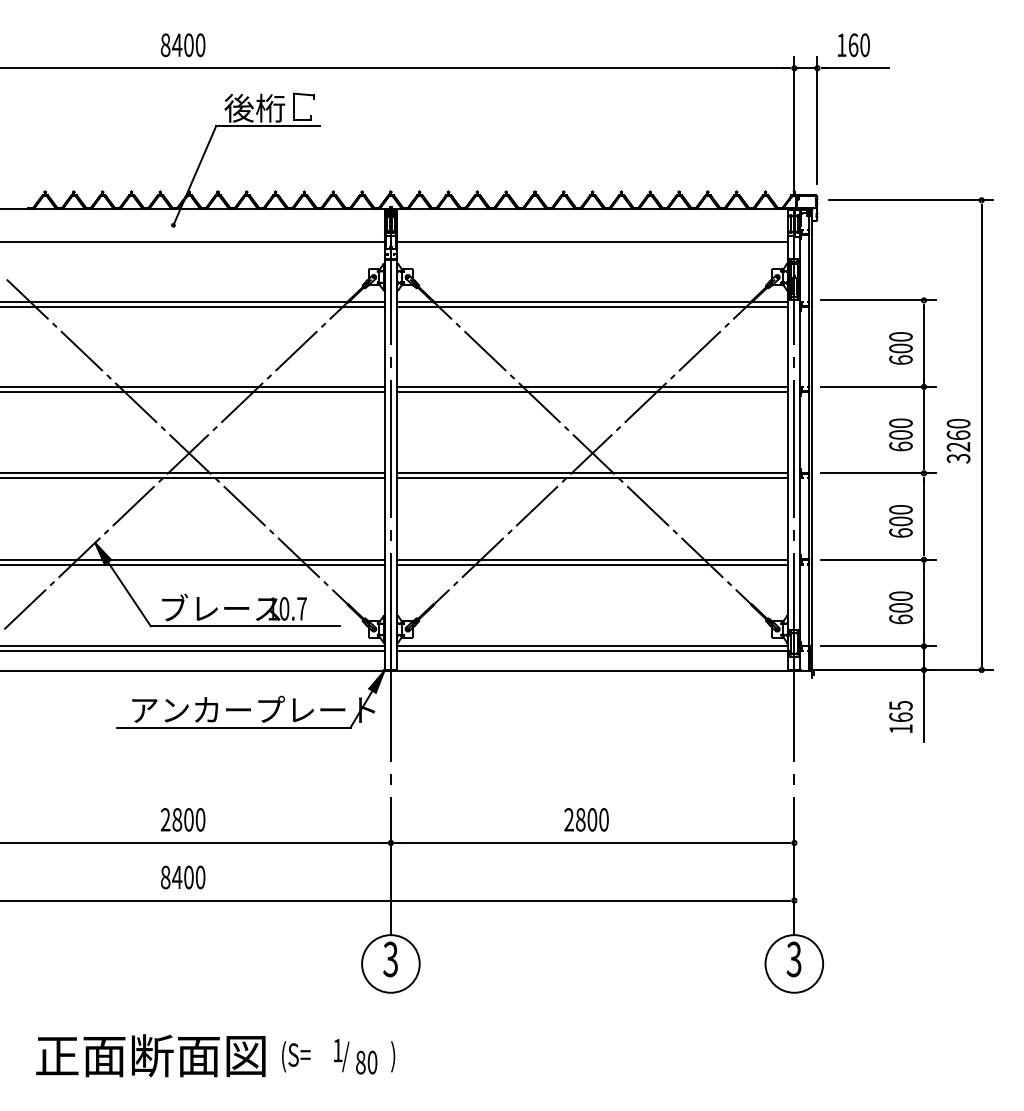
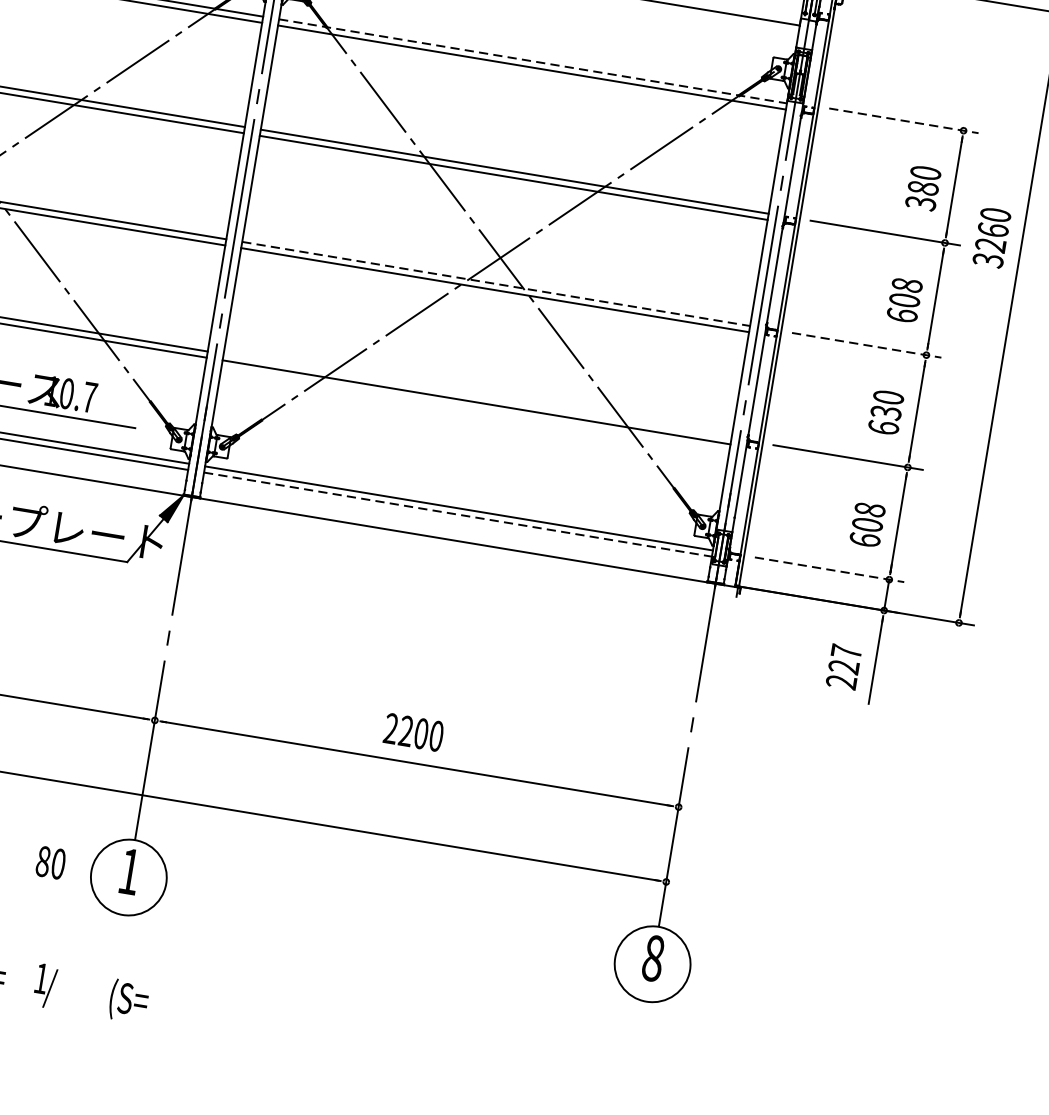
line: (878, 300) -> (904, 121), solid -> dashed
line: (592, 301) -> (532, 60), solid -> dashed
text: (900, 354) -> (921, 195), 600 -> 380
text: (901, 423) -> (907, 285), 600 -> 608
text: (958, 441) -> (991, 238), moved
line: (592, 473) -> (495, 284), solid -> dashed
line: (878, 473) -> (867, 345), solid -> dashed
text: (900, 521) -> (885, 412), 600 -> 630
line: (592, 559) -> (477, 395), removed
text: (901, 595) -> (870, 508), 600 -> 608
line: (878, 646) -> (830, 570), solid -> dashed
line: (592, 651) -> (457, 515), solid -> dashed
text: (900, 716) -> (843, 665), 165 -> 227
text: (580, 819) -> (406, 730), 2800 -> 2200
text: (390, 959) -> (129, 871), 3 -> 1
text: (793, 959) -> (652, 958), 3 -> 8
text: (405, 1056) -> (127, 1000), ) -> (S=
text: (366, 1062) -> (50, 862), moved

